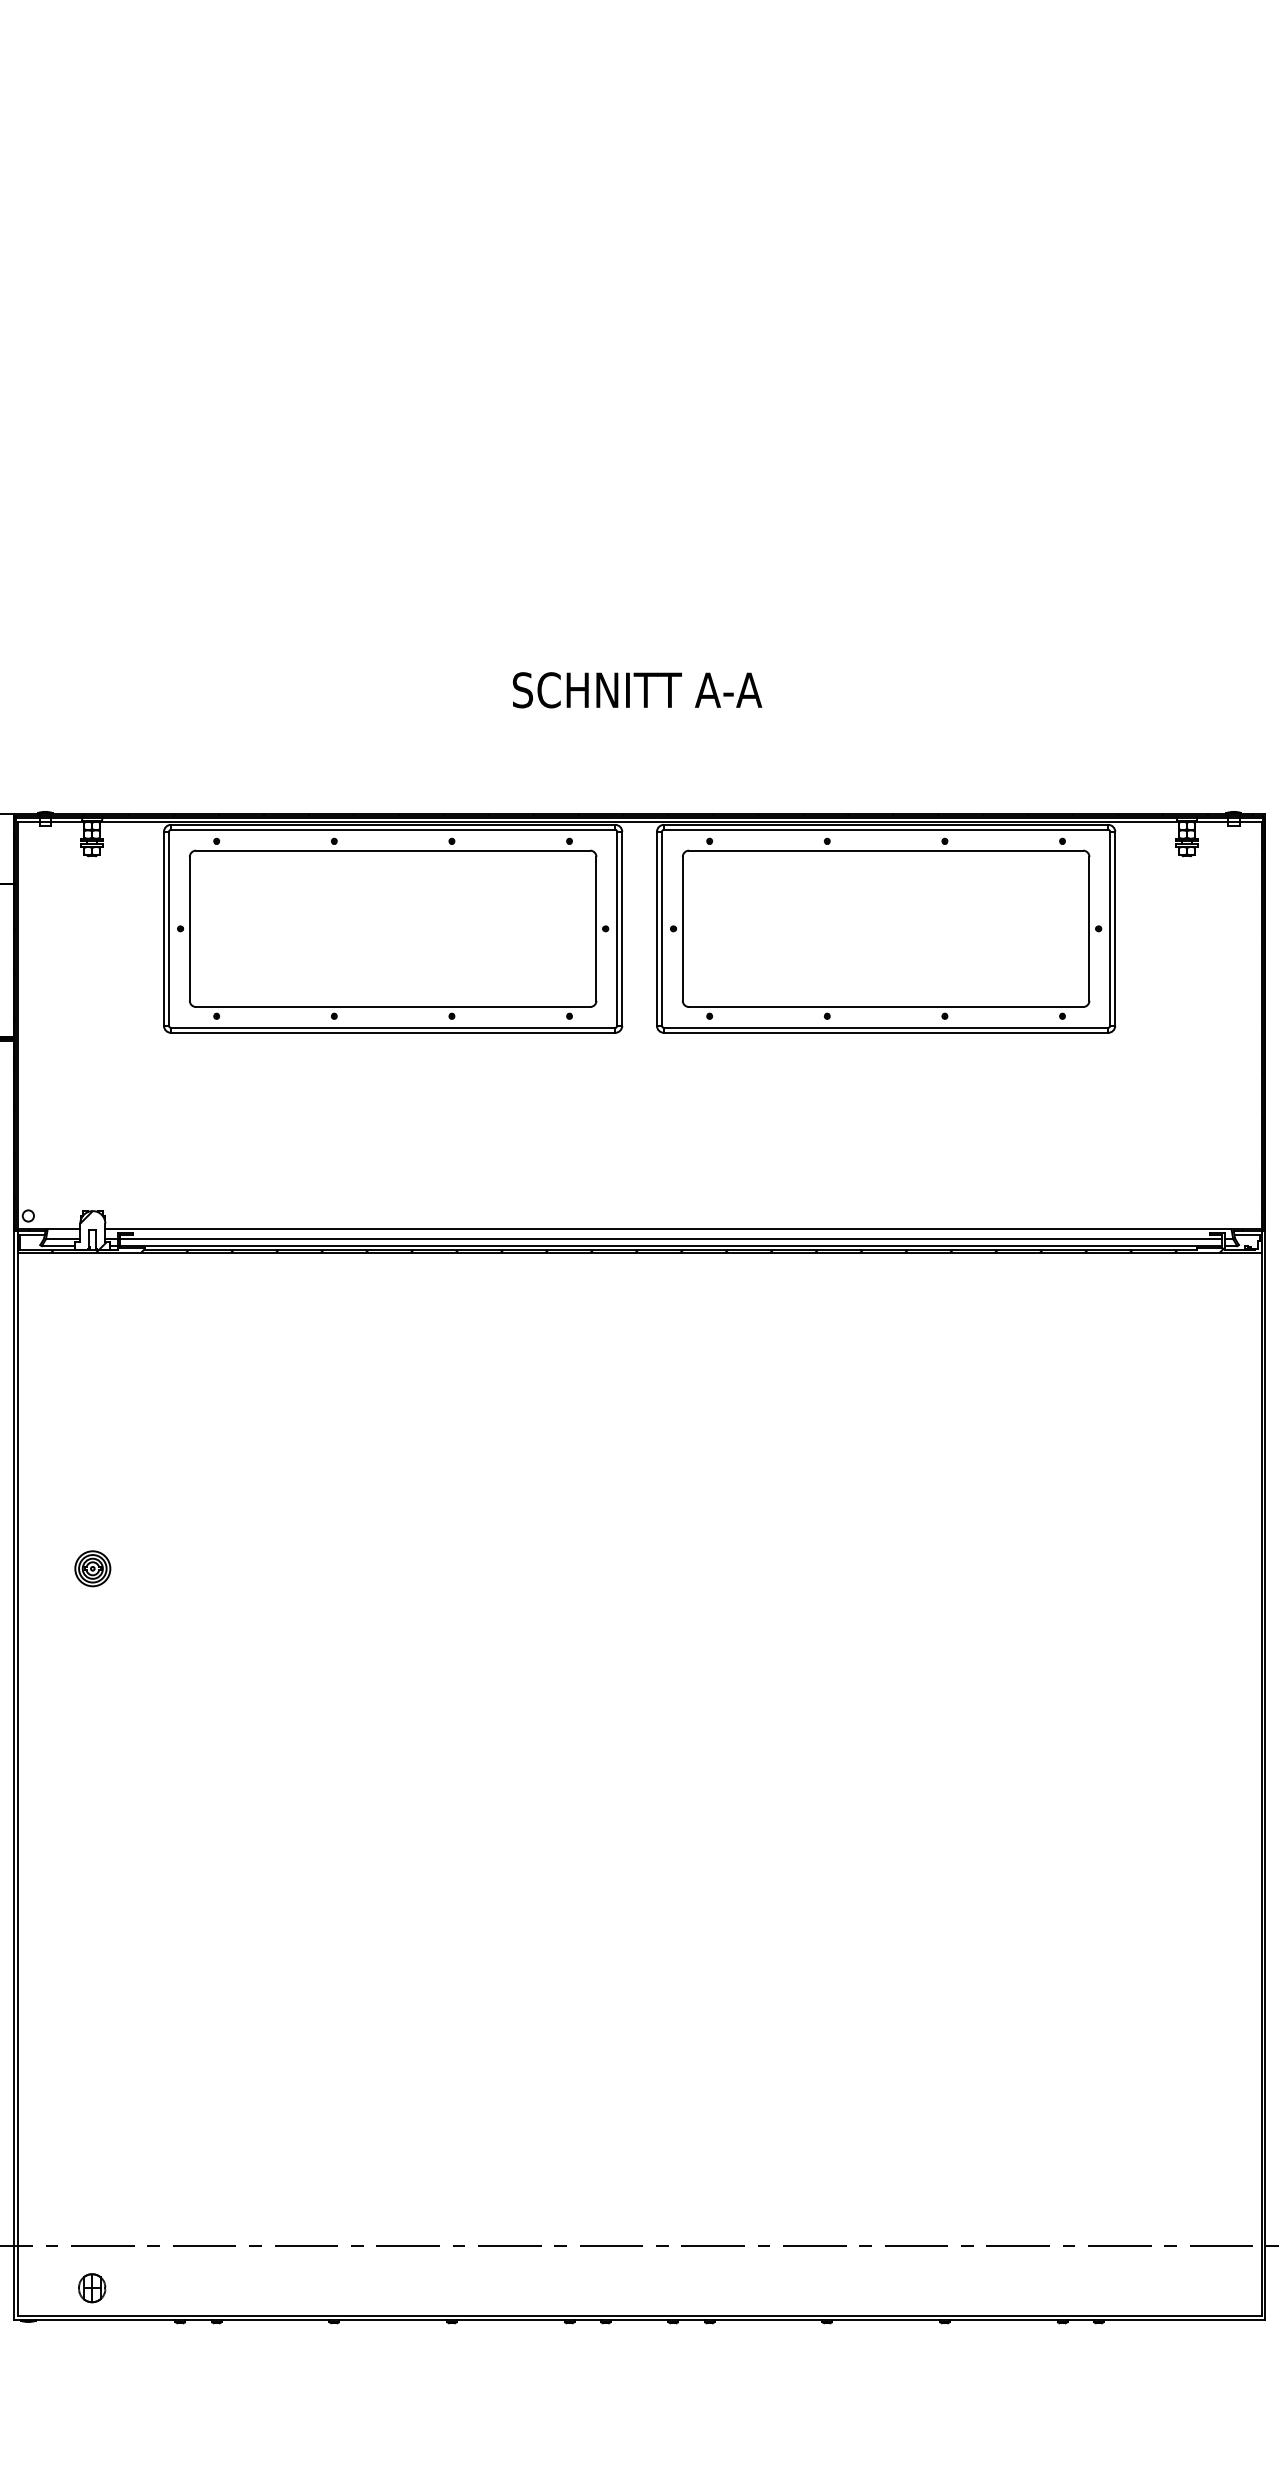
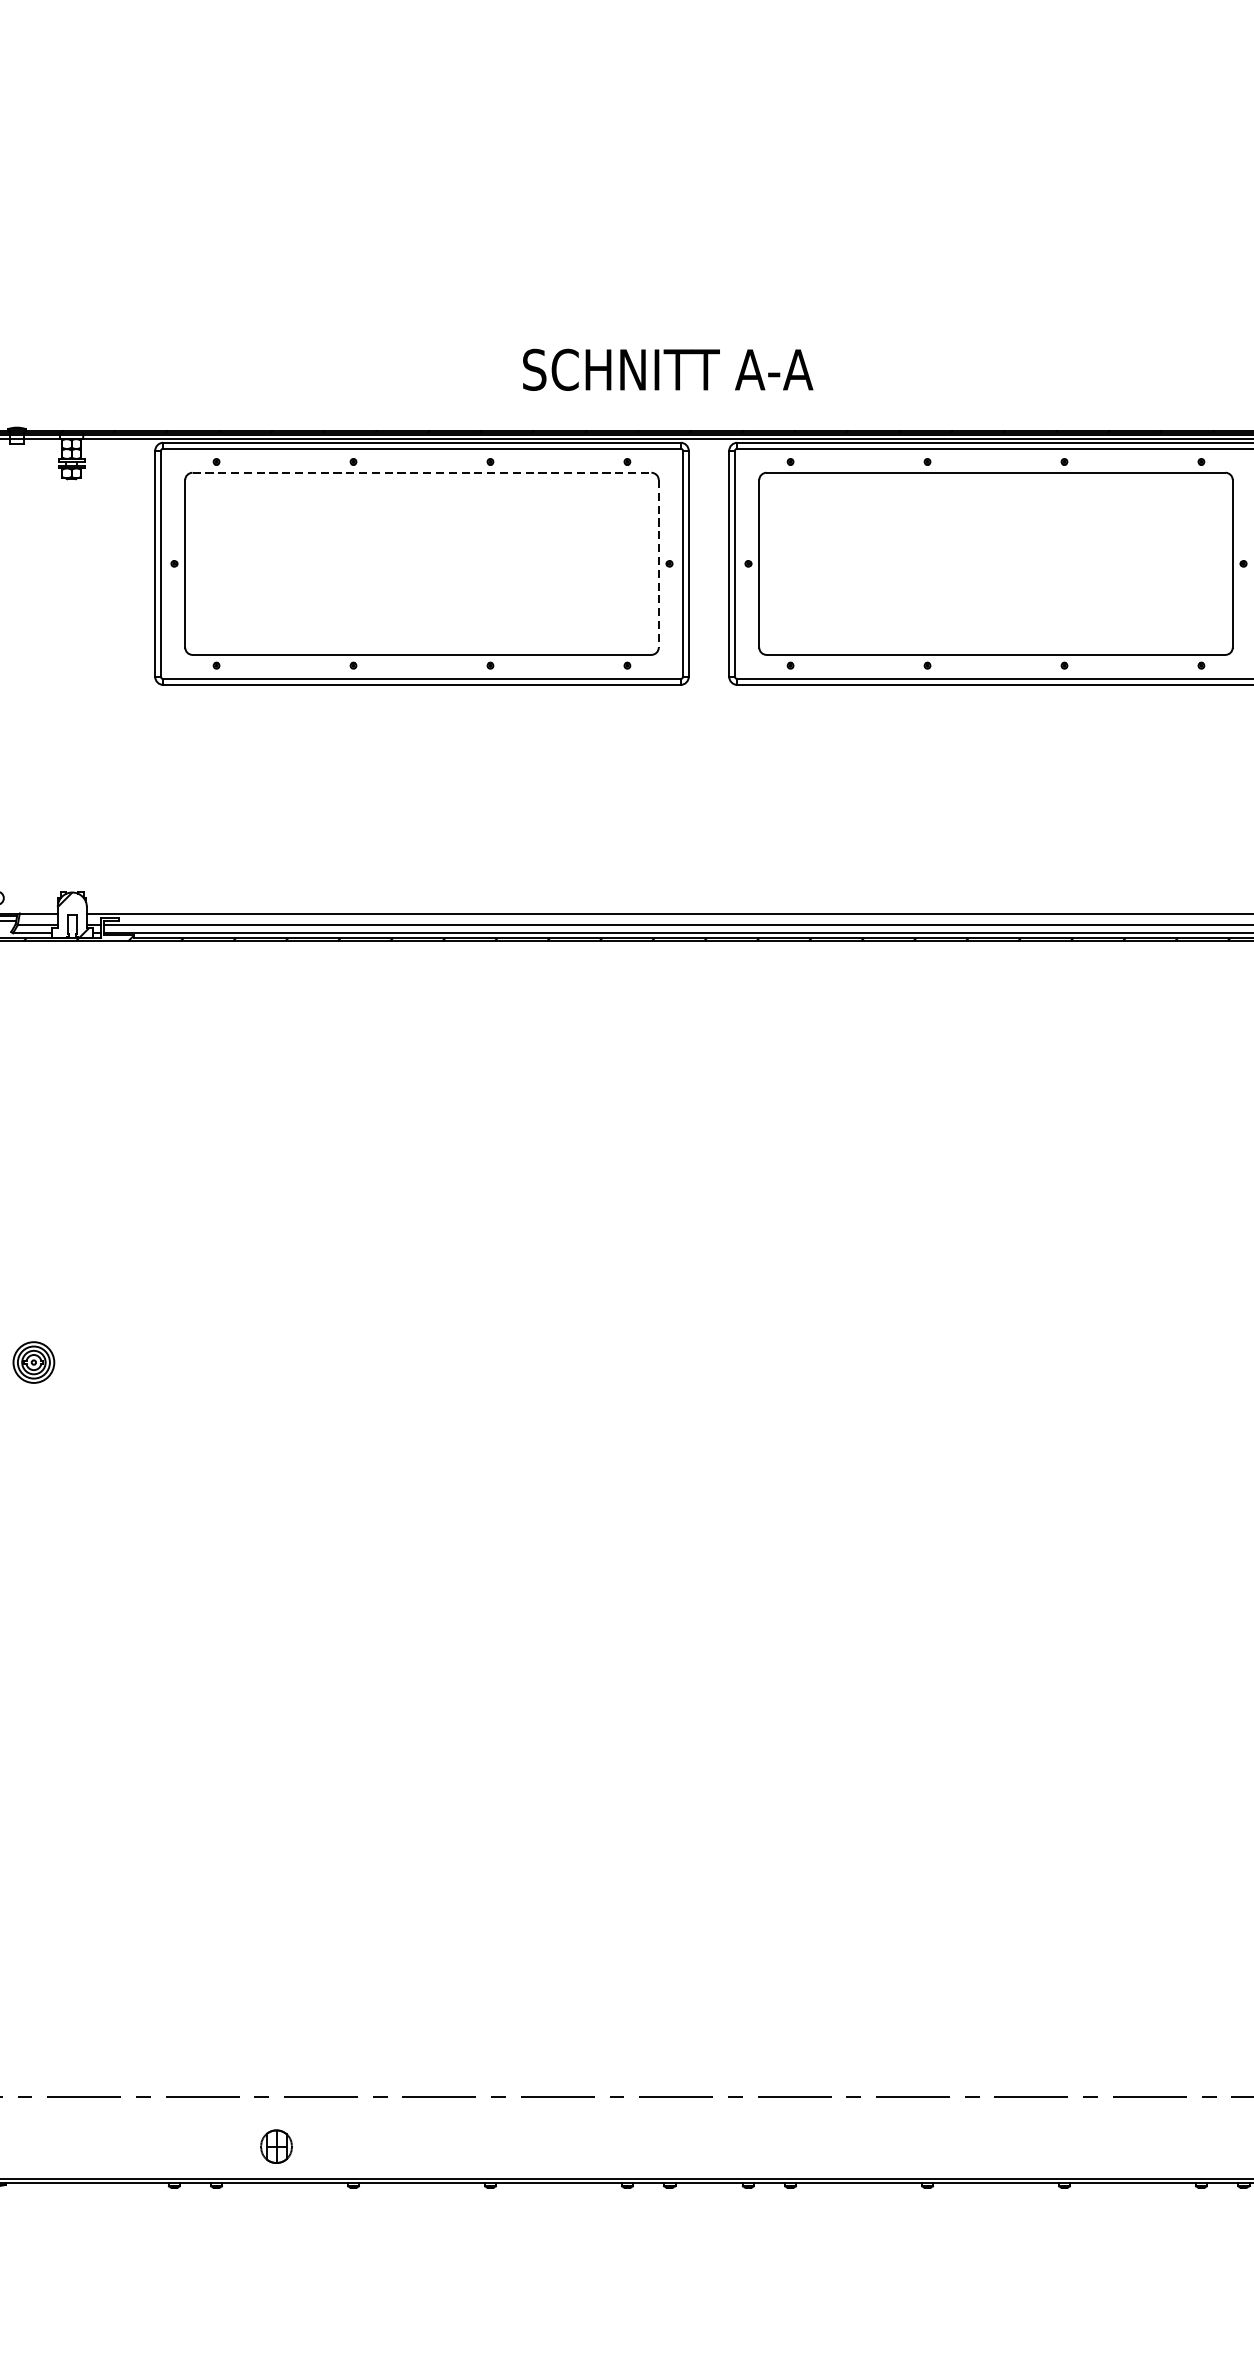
text: (637, 690) -> (668, 370), moved
line: (393, 850) -> (422, 472), solid -> dashed
line: (596, 928) -> (658, 563), solid -> dashed
part: (92, 1568) -> (33, 1362), moved
part: (92, 2288) -> (276, 2147), moved

